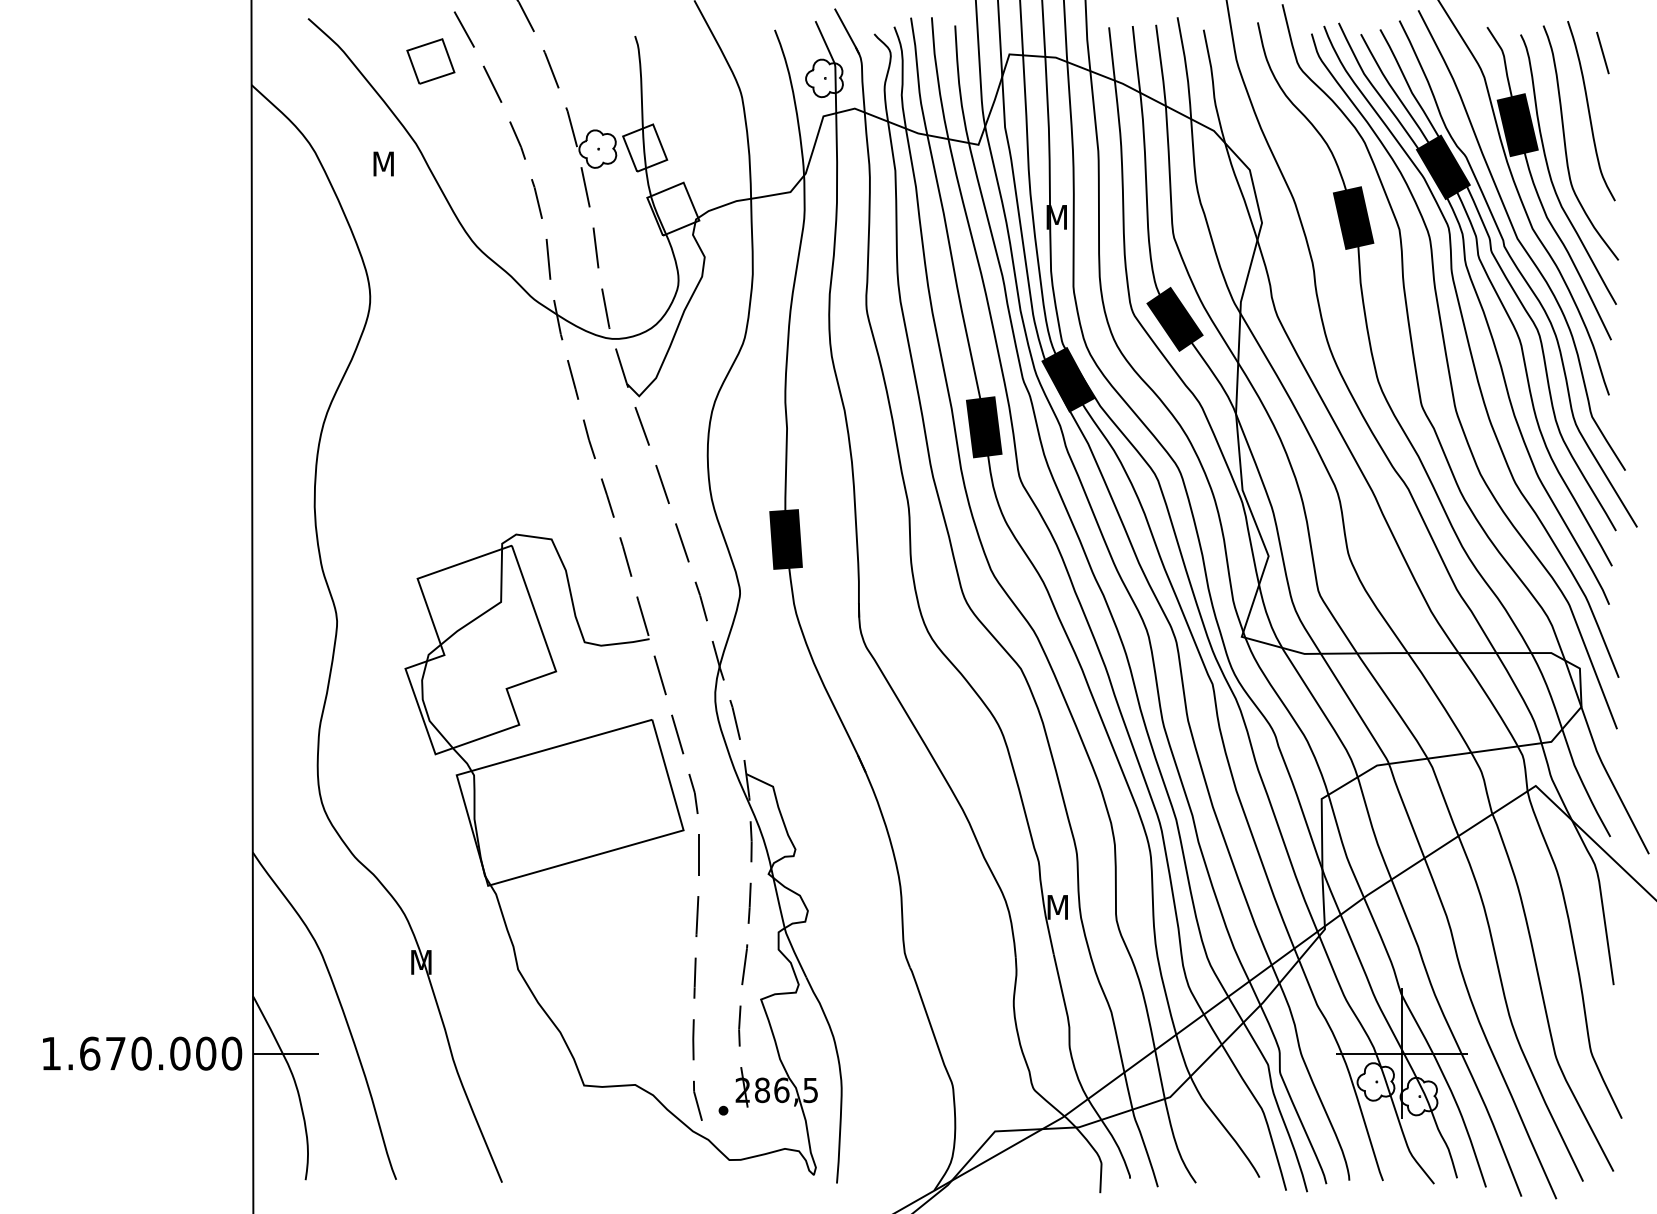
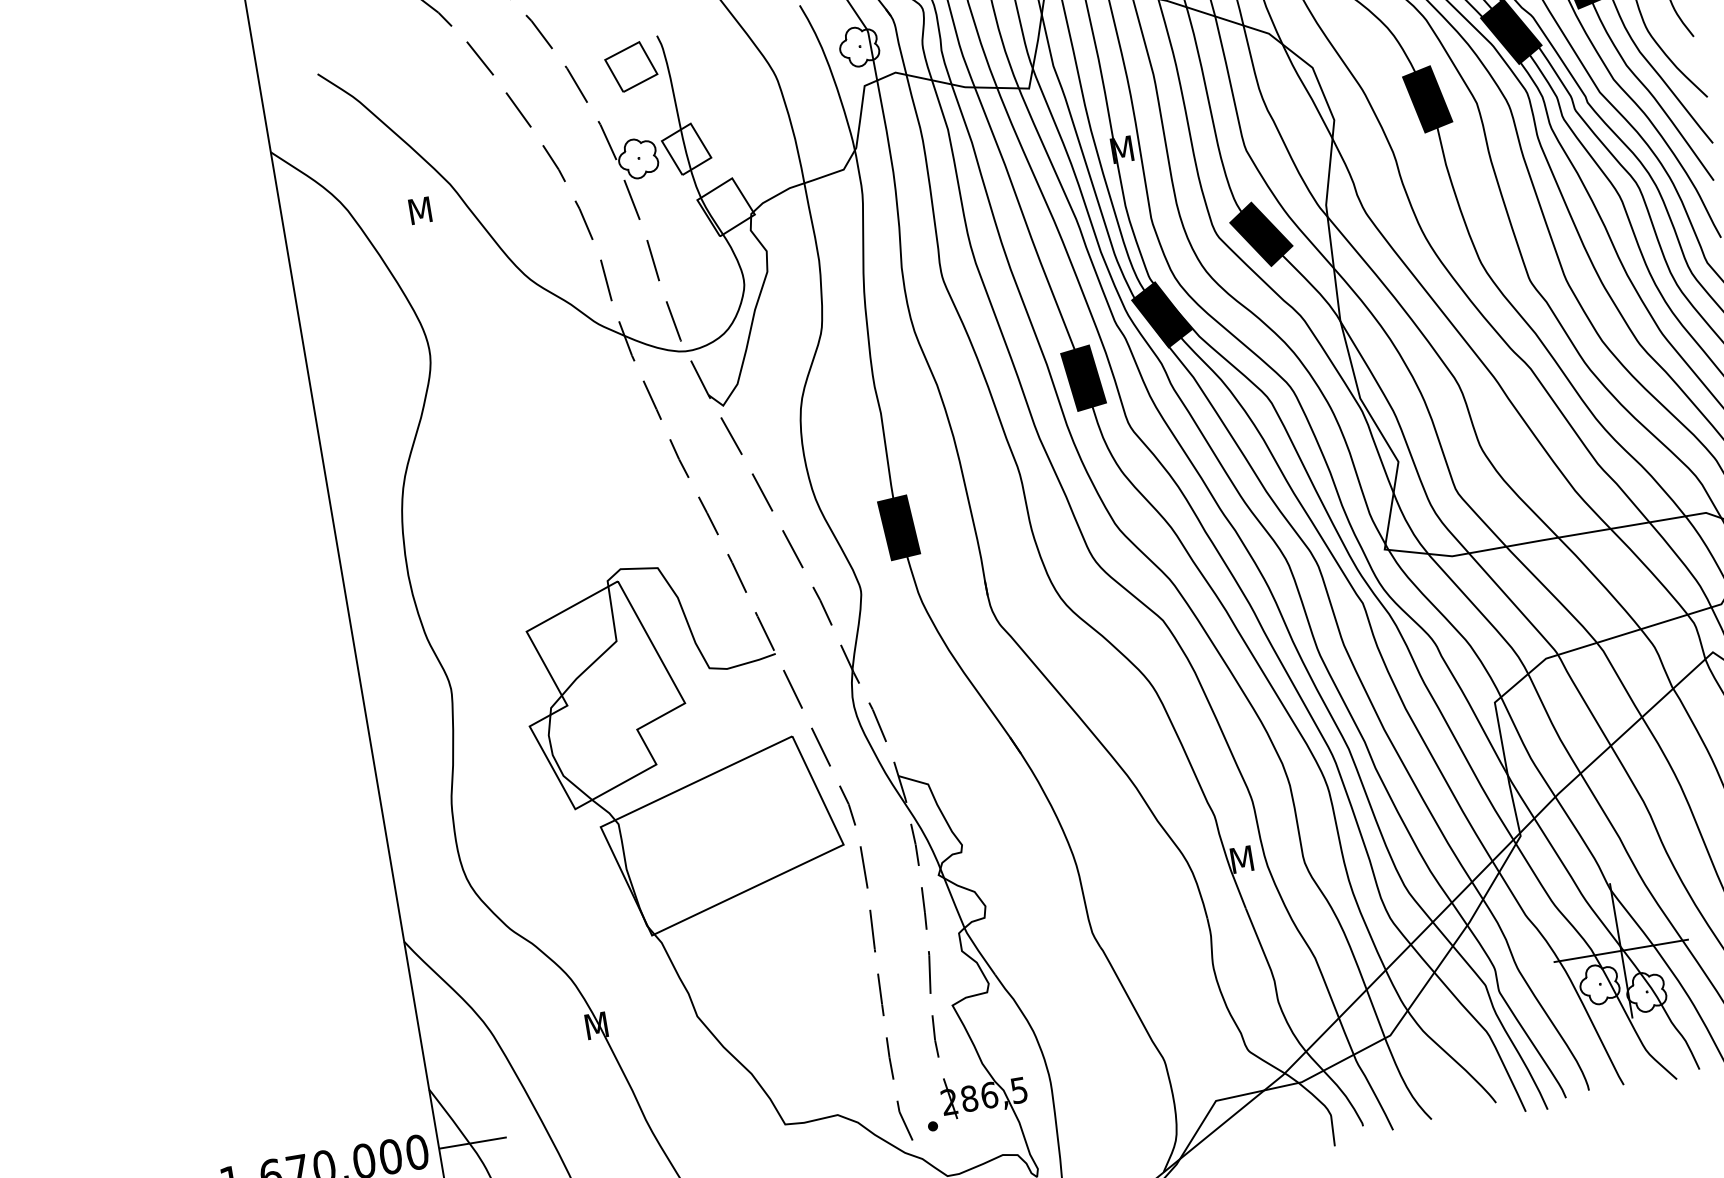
part: (430, 61) -> (630, 67), moved

